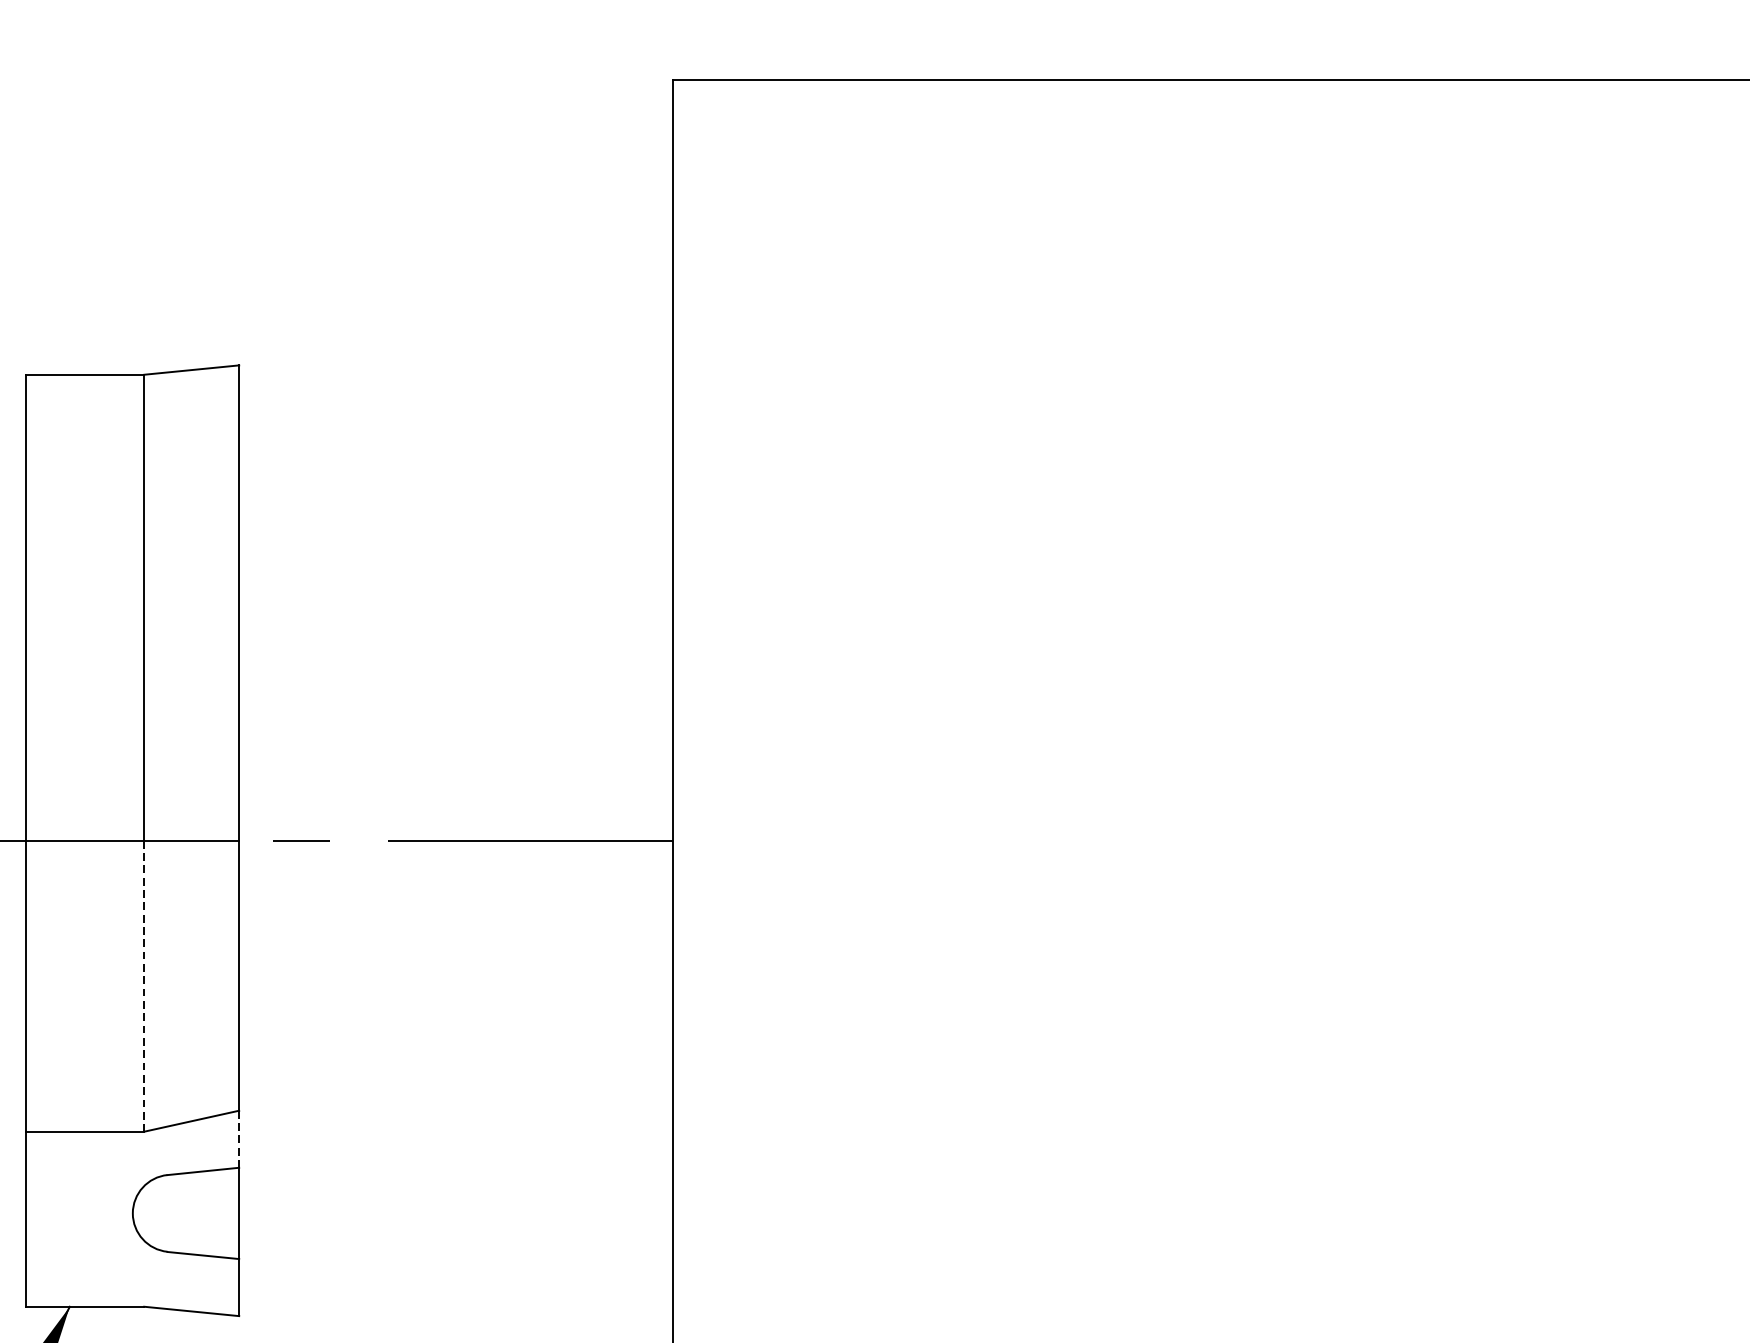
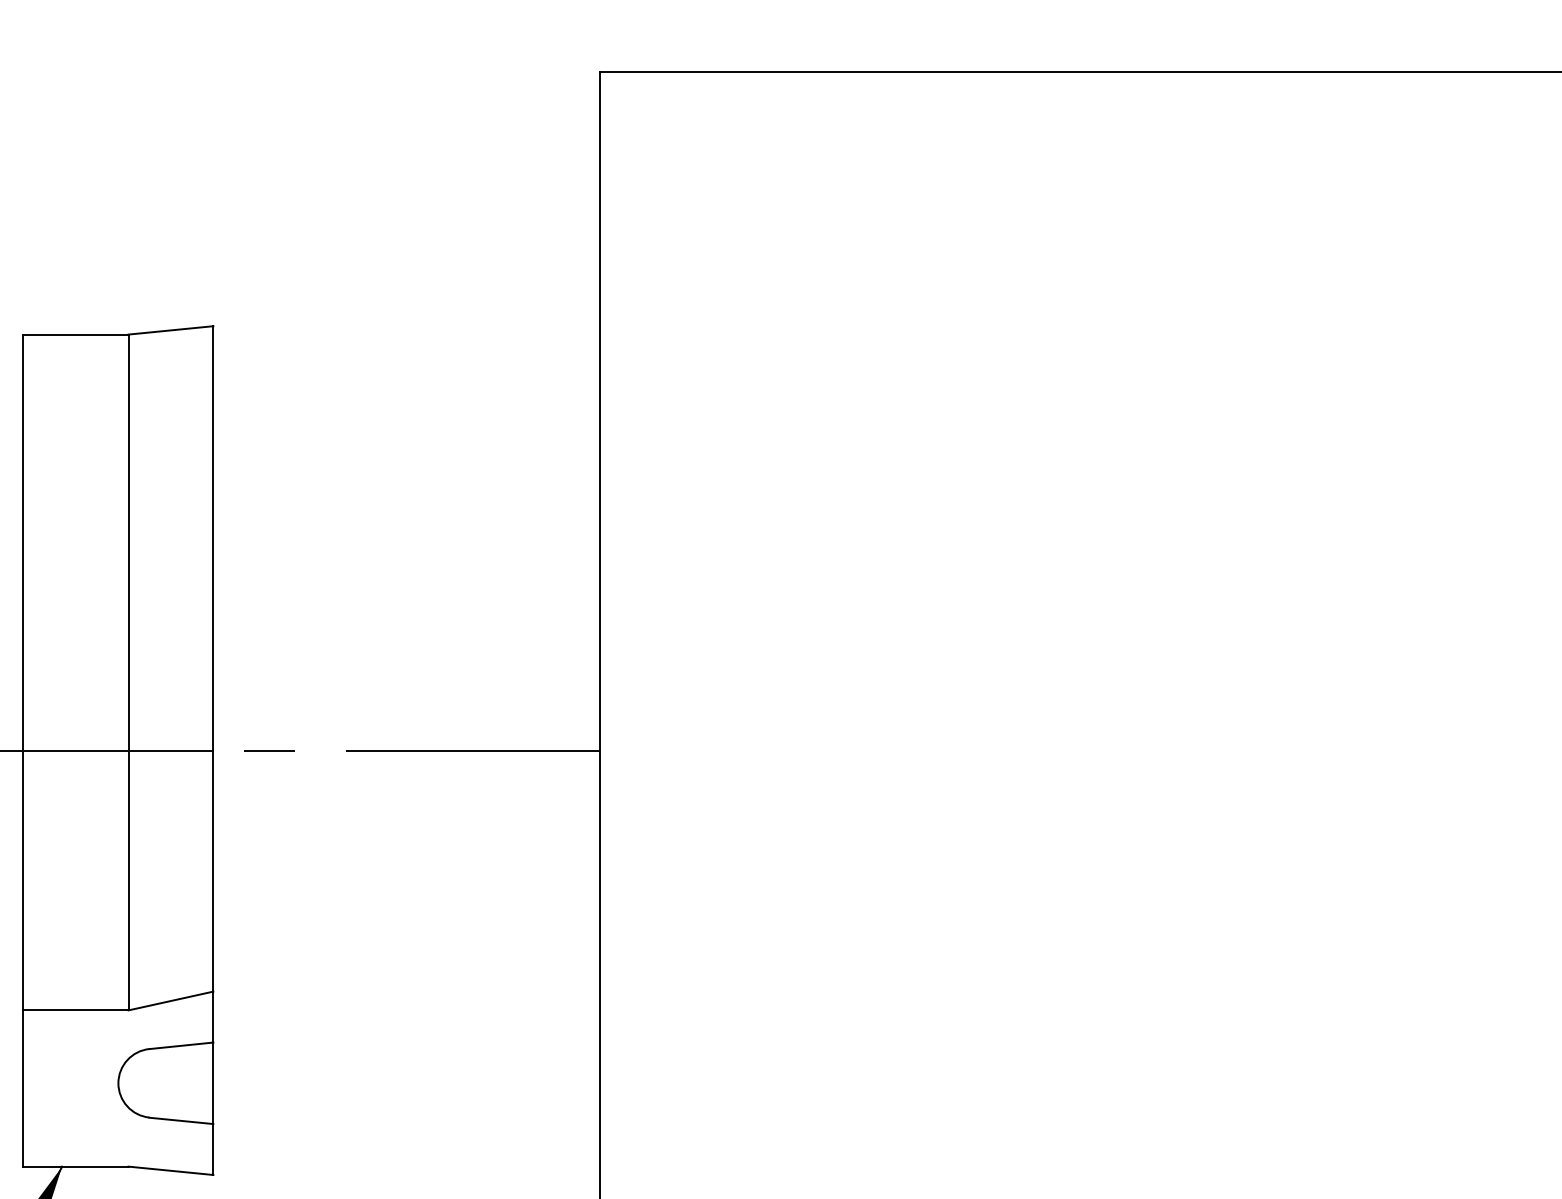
line: (144, 986) -> (128, 880), dashed -> solid
line: (239, 1139) -> (213, 1017), dashed -> solid

